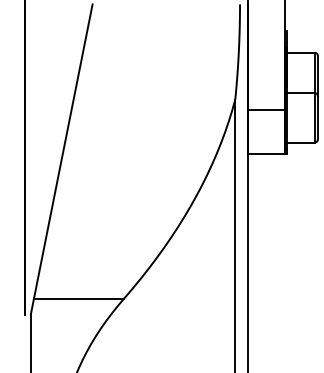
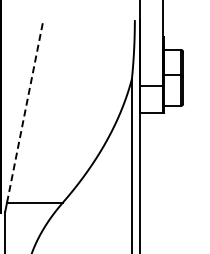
line: (63, 150) -> (25, 110), solid -> dashed

